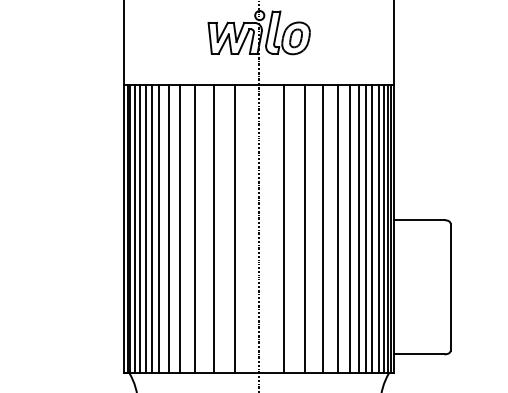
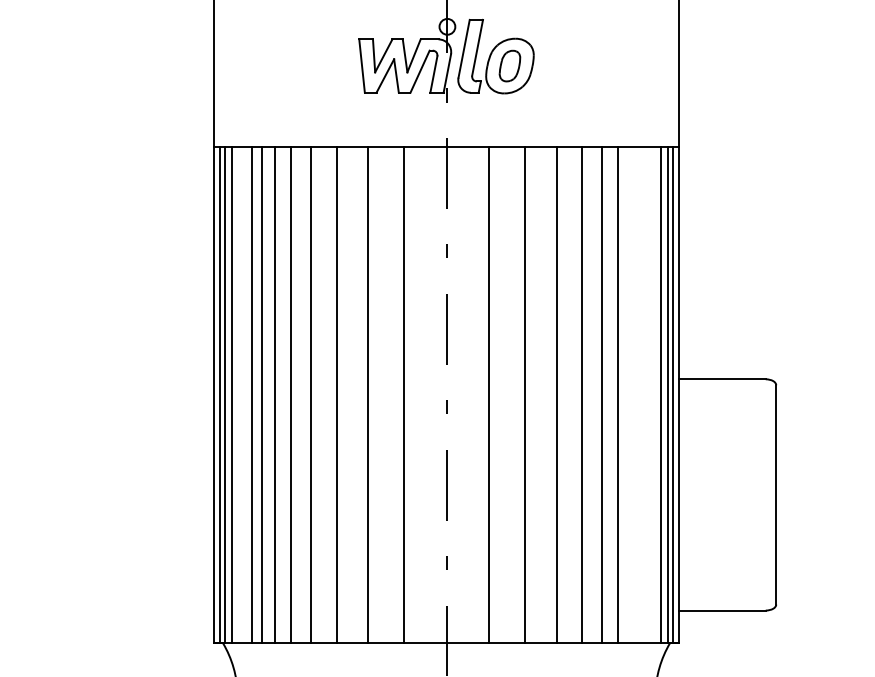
line: (139, 229) -> (240, 395), removed
line: (366, 229) -> (631, 395), removed
line: (372, 229) -> (641, 395), removed
line: (378, 229) -> (651, 395), removed

